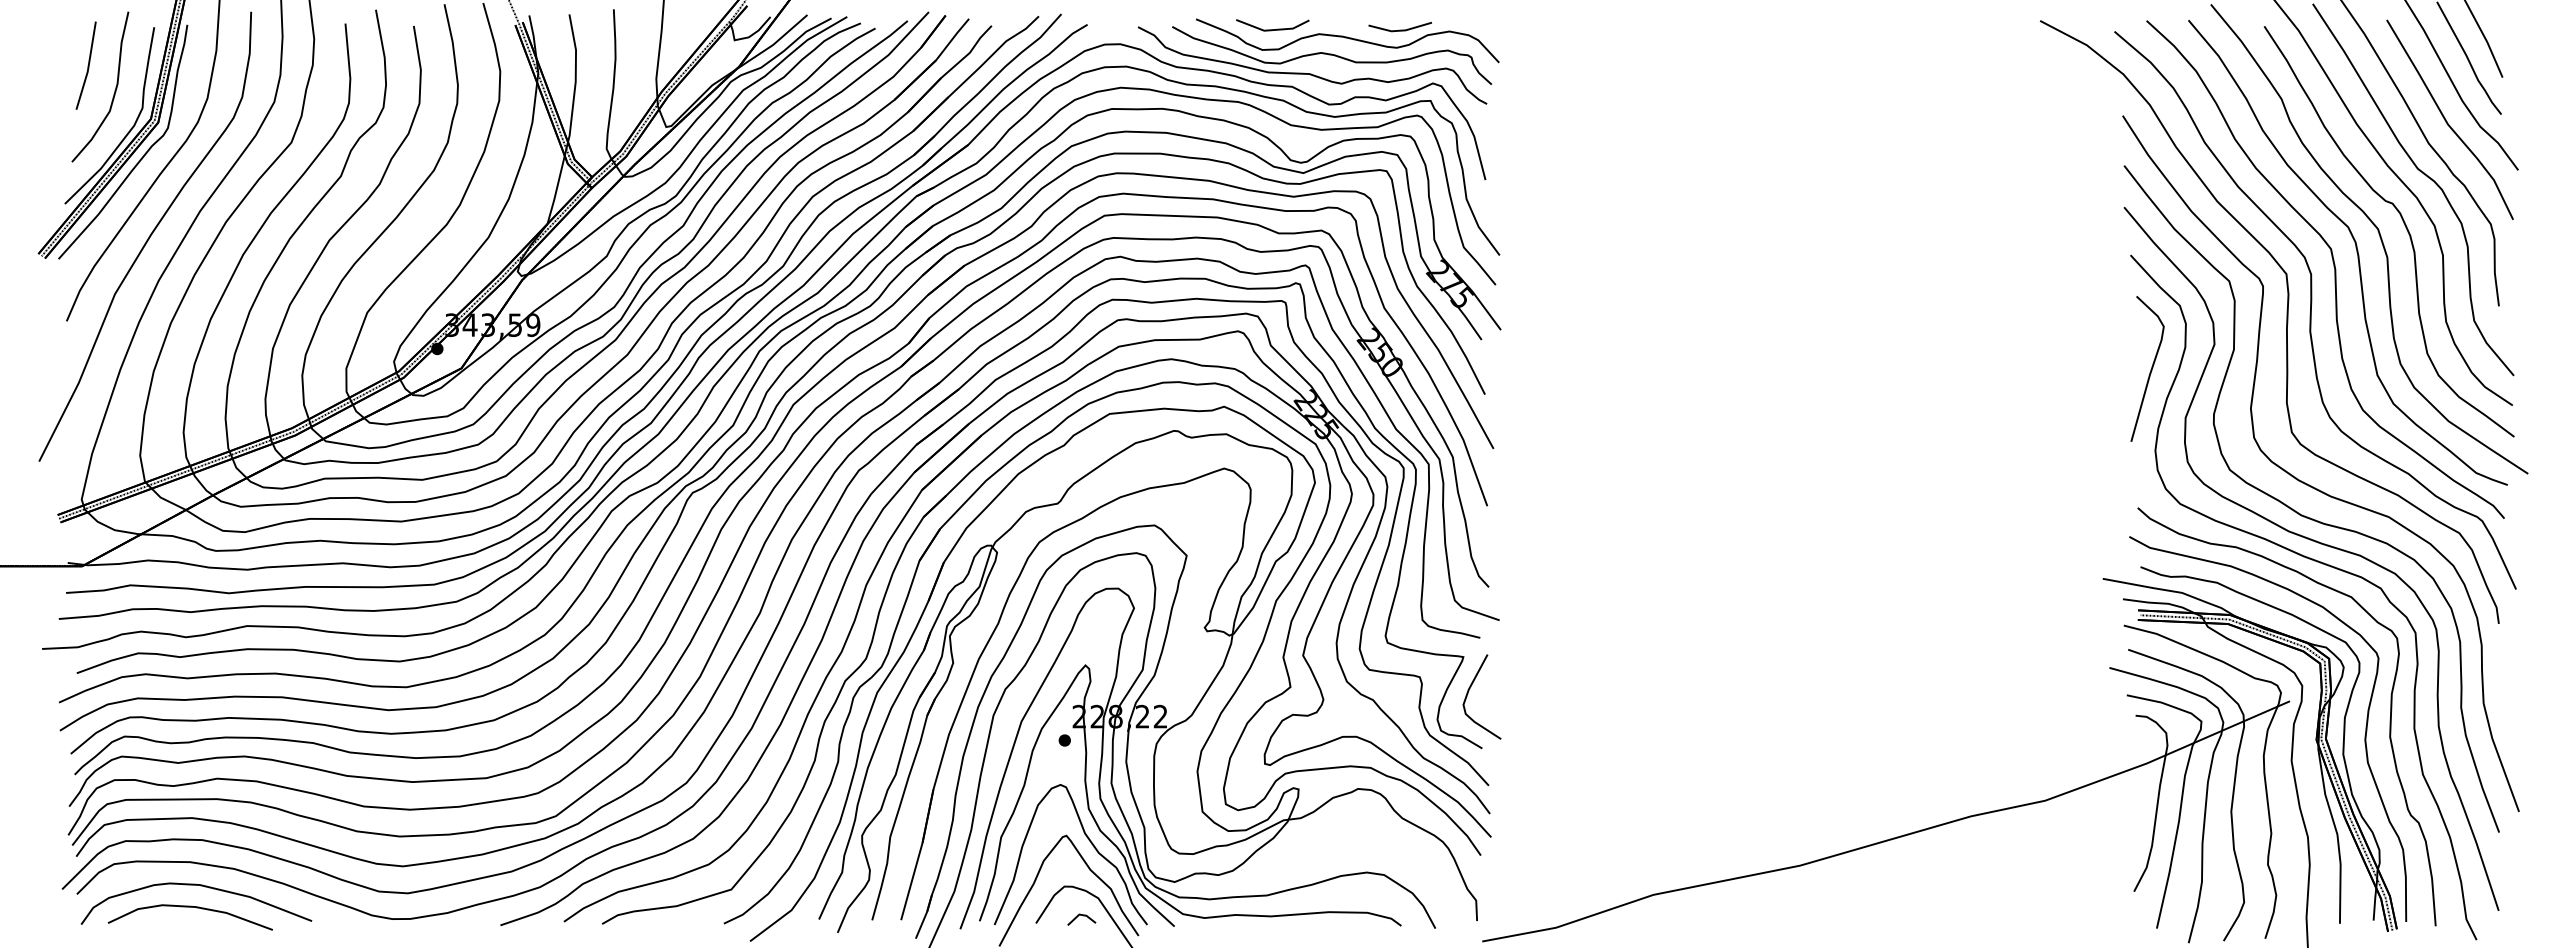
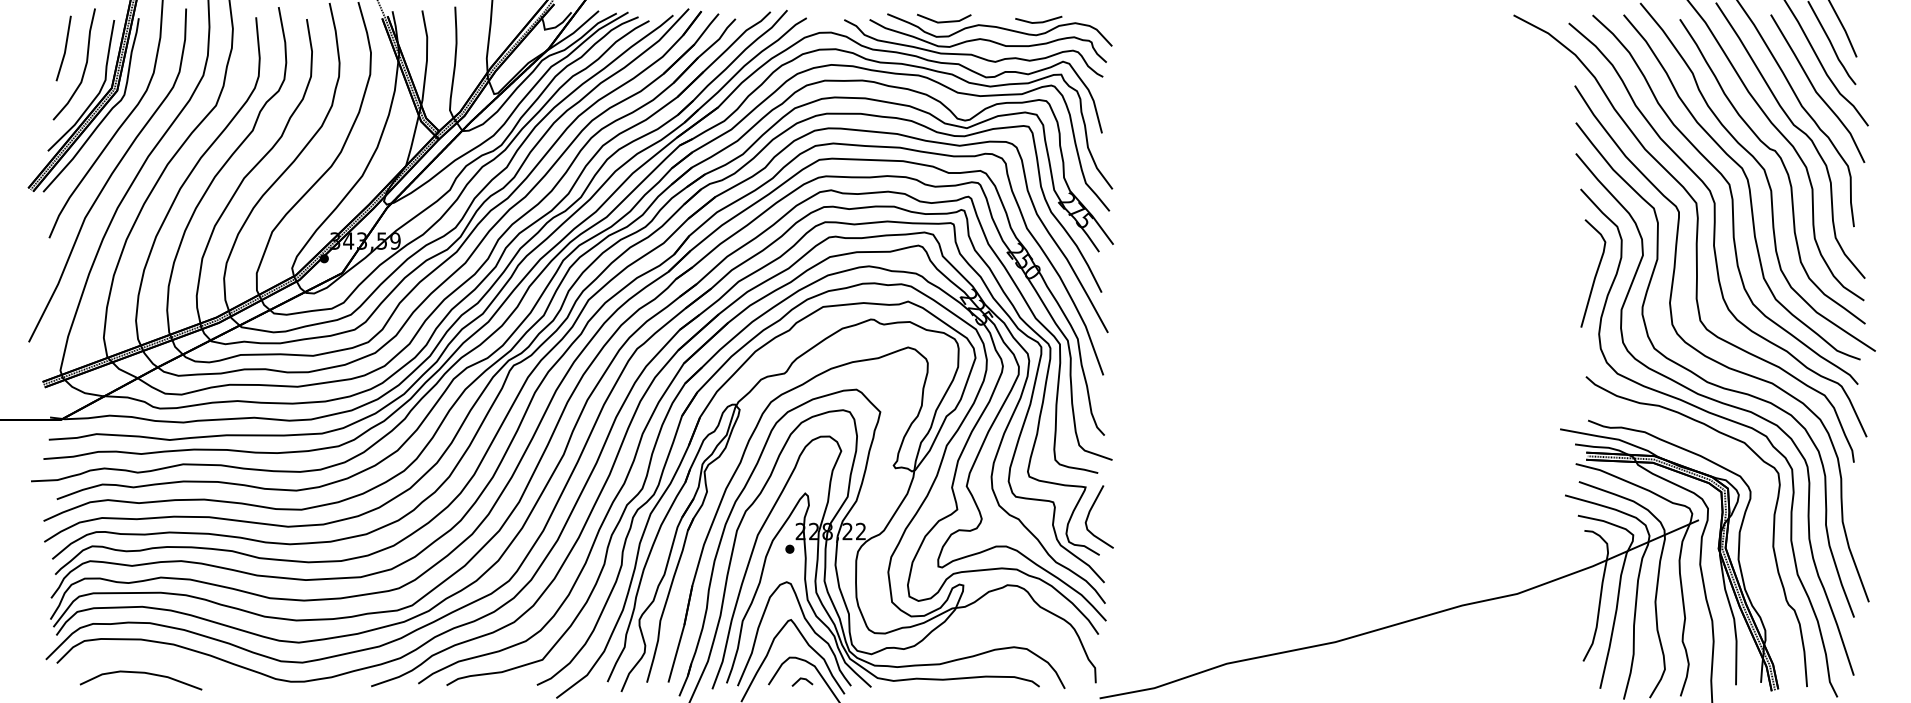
part: (2364, 735) -> (1754, 545), removed
curve: (200, 886) -> (148, 657), removed

